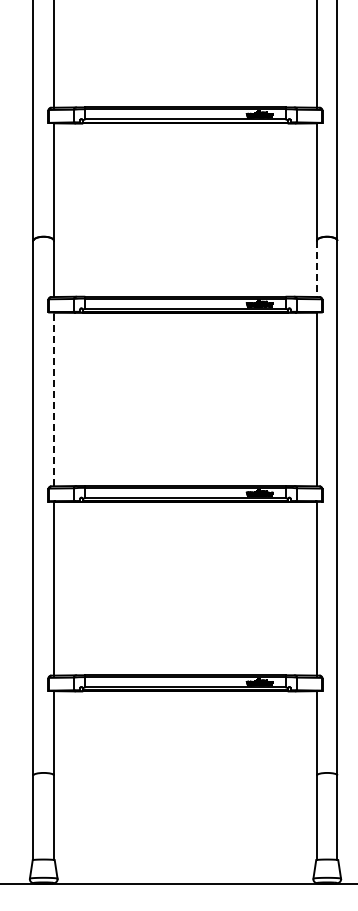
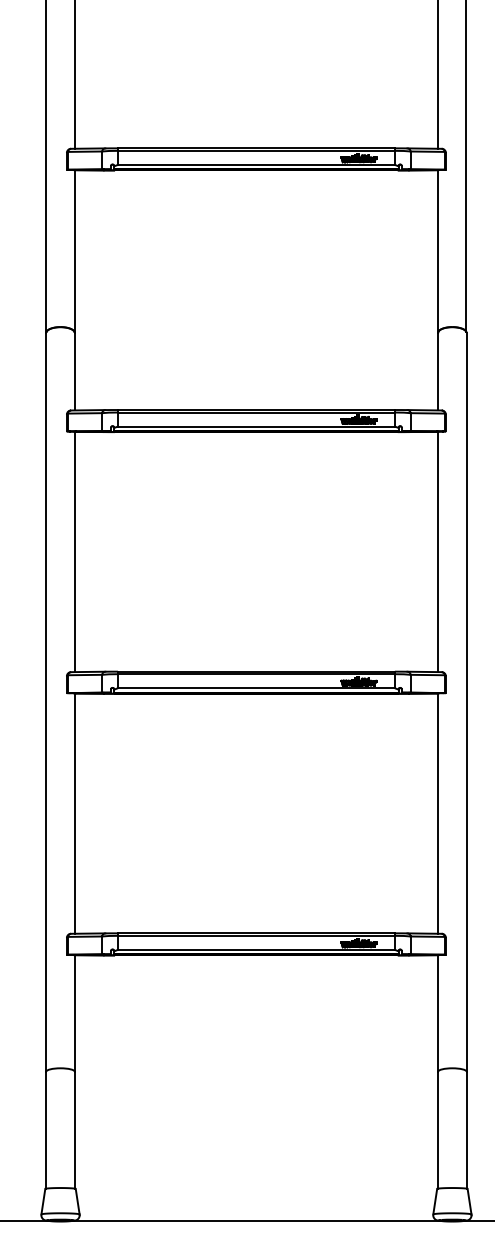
line: (316, 269) -> (437, 372), dashed -> solid
line: (53, 399) -> (74, 552), dashed -> solid

